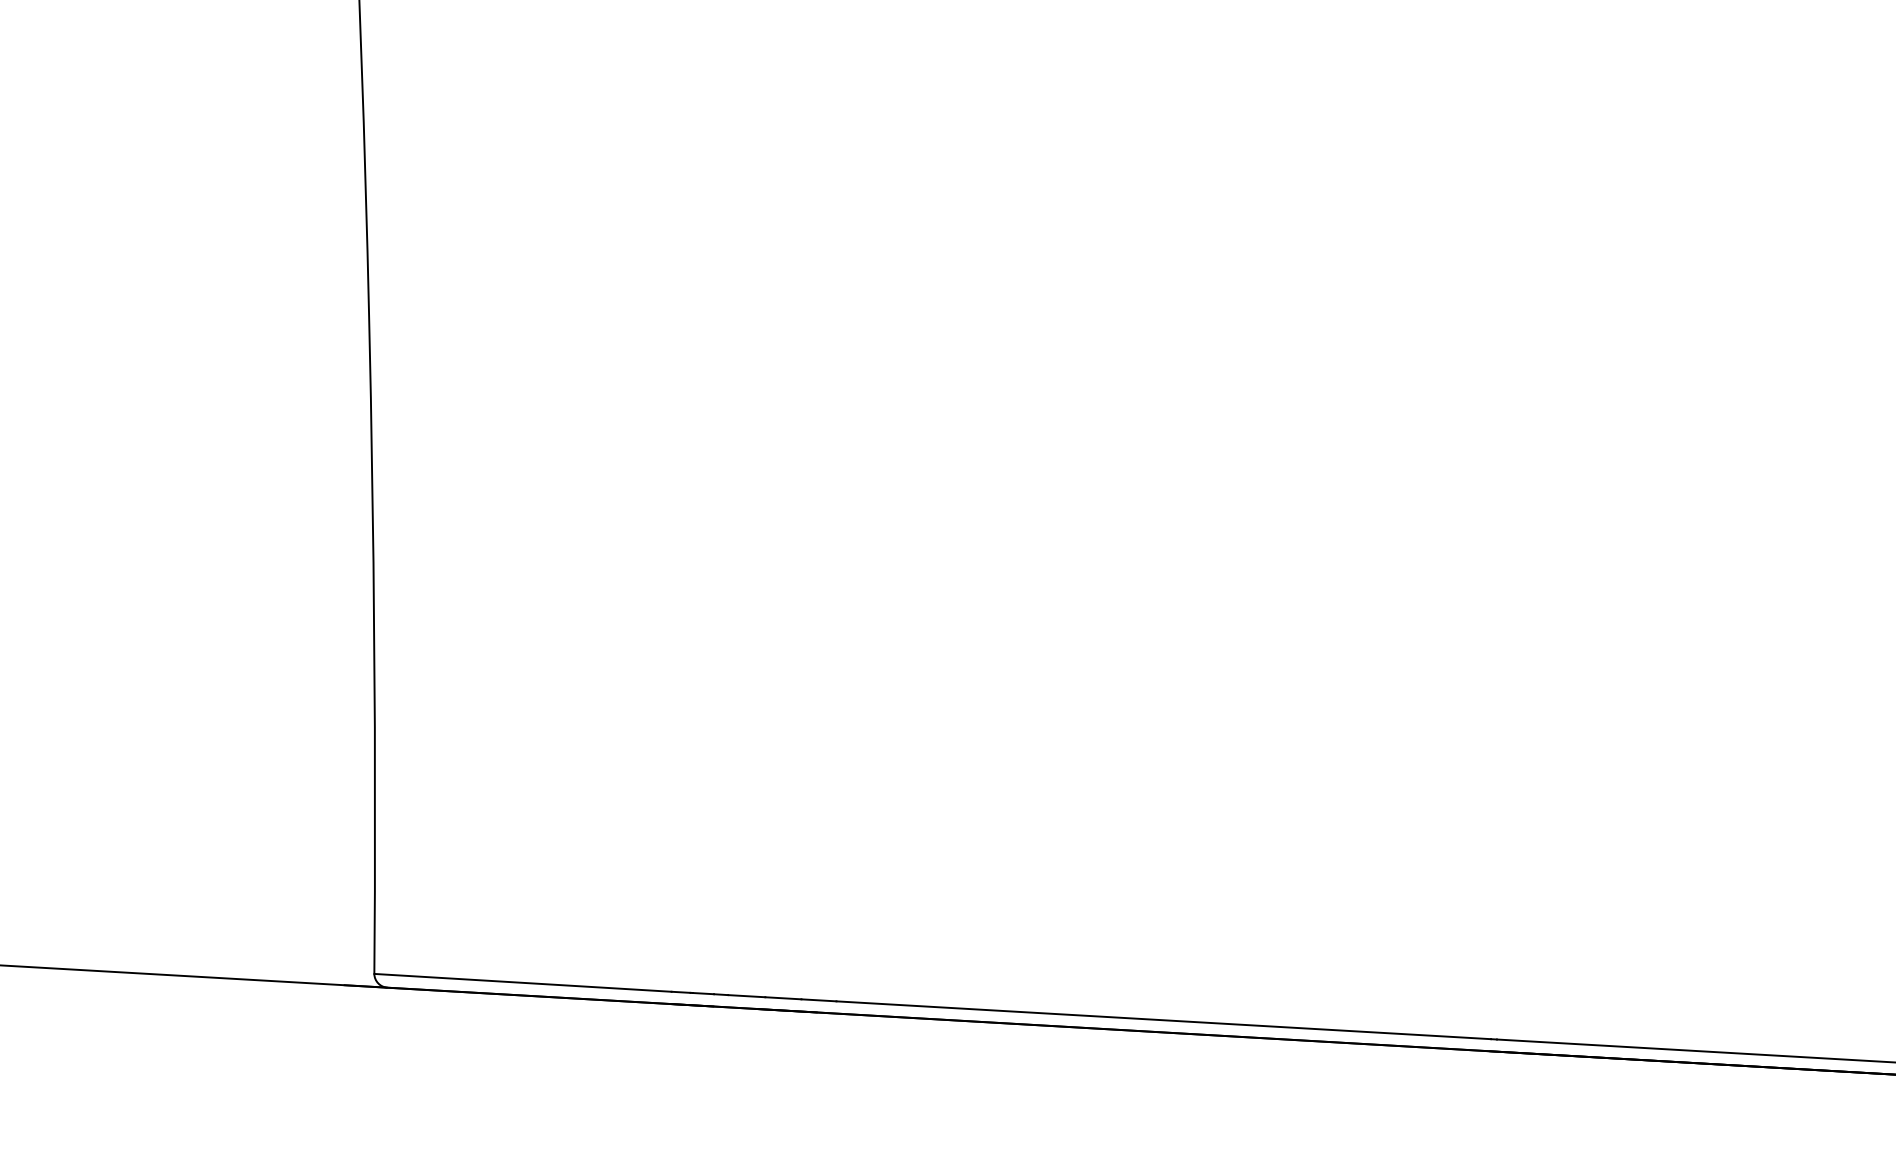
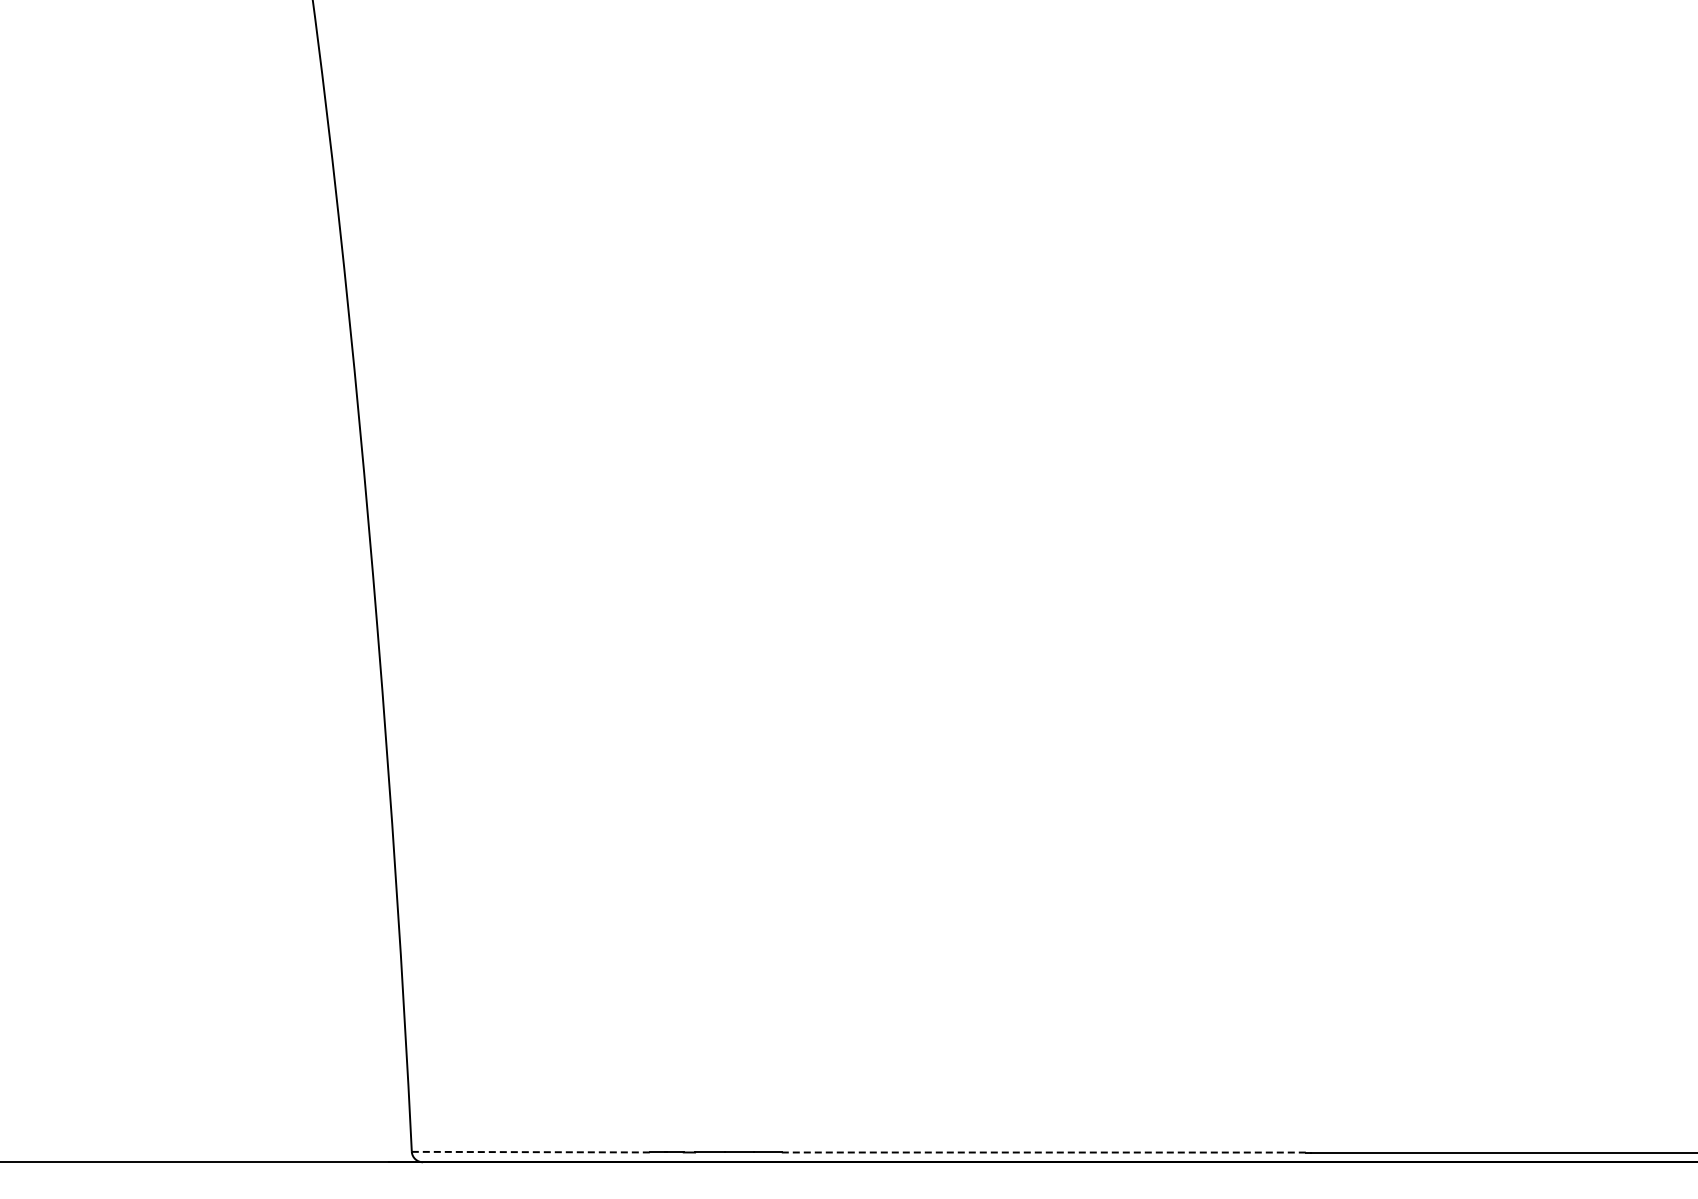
line: (522, 983) -> (530, 1152), solid -> dashed
line: (1164, 1020) -> (1044, 1152), solid -> dashed

